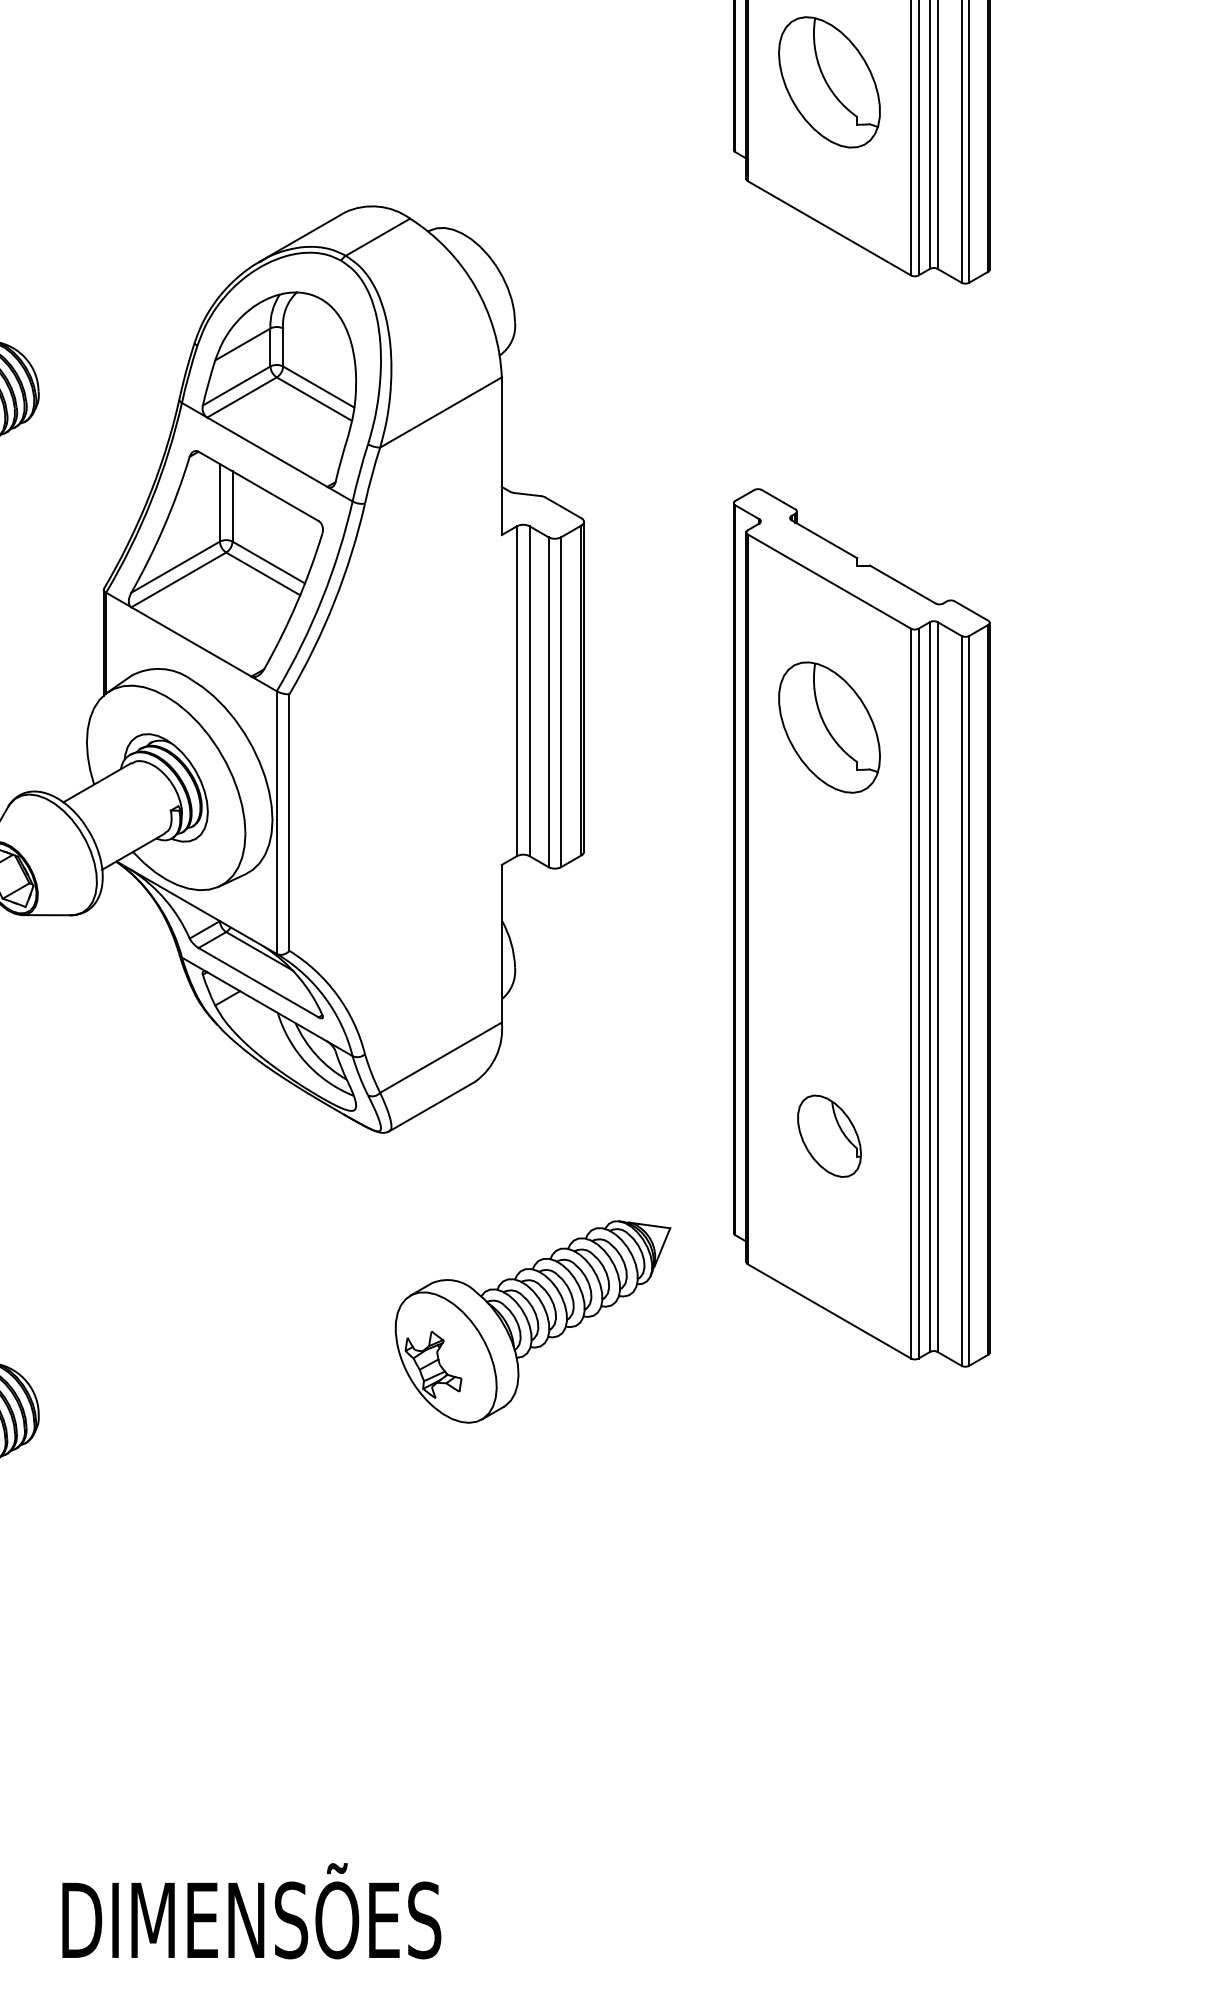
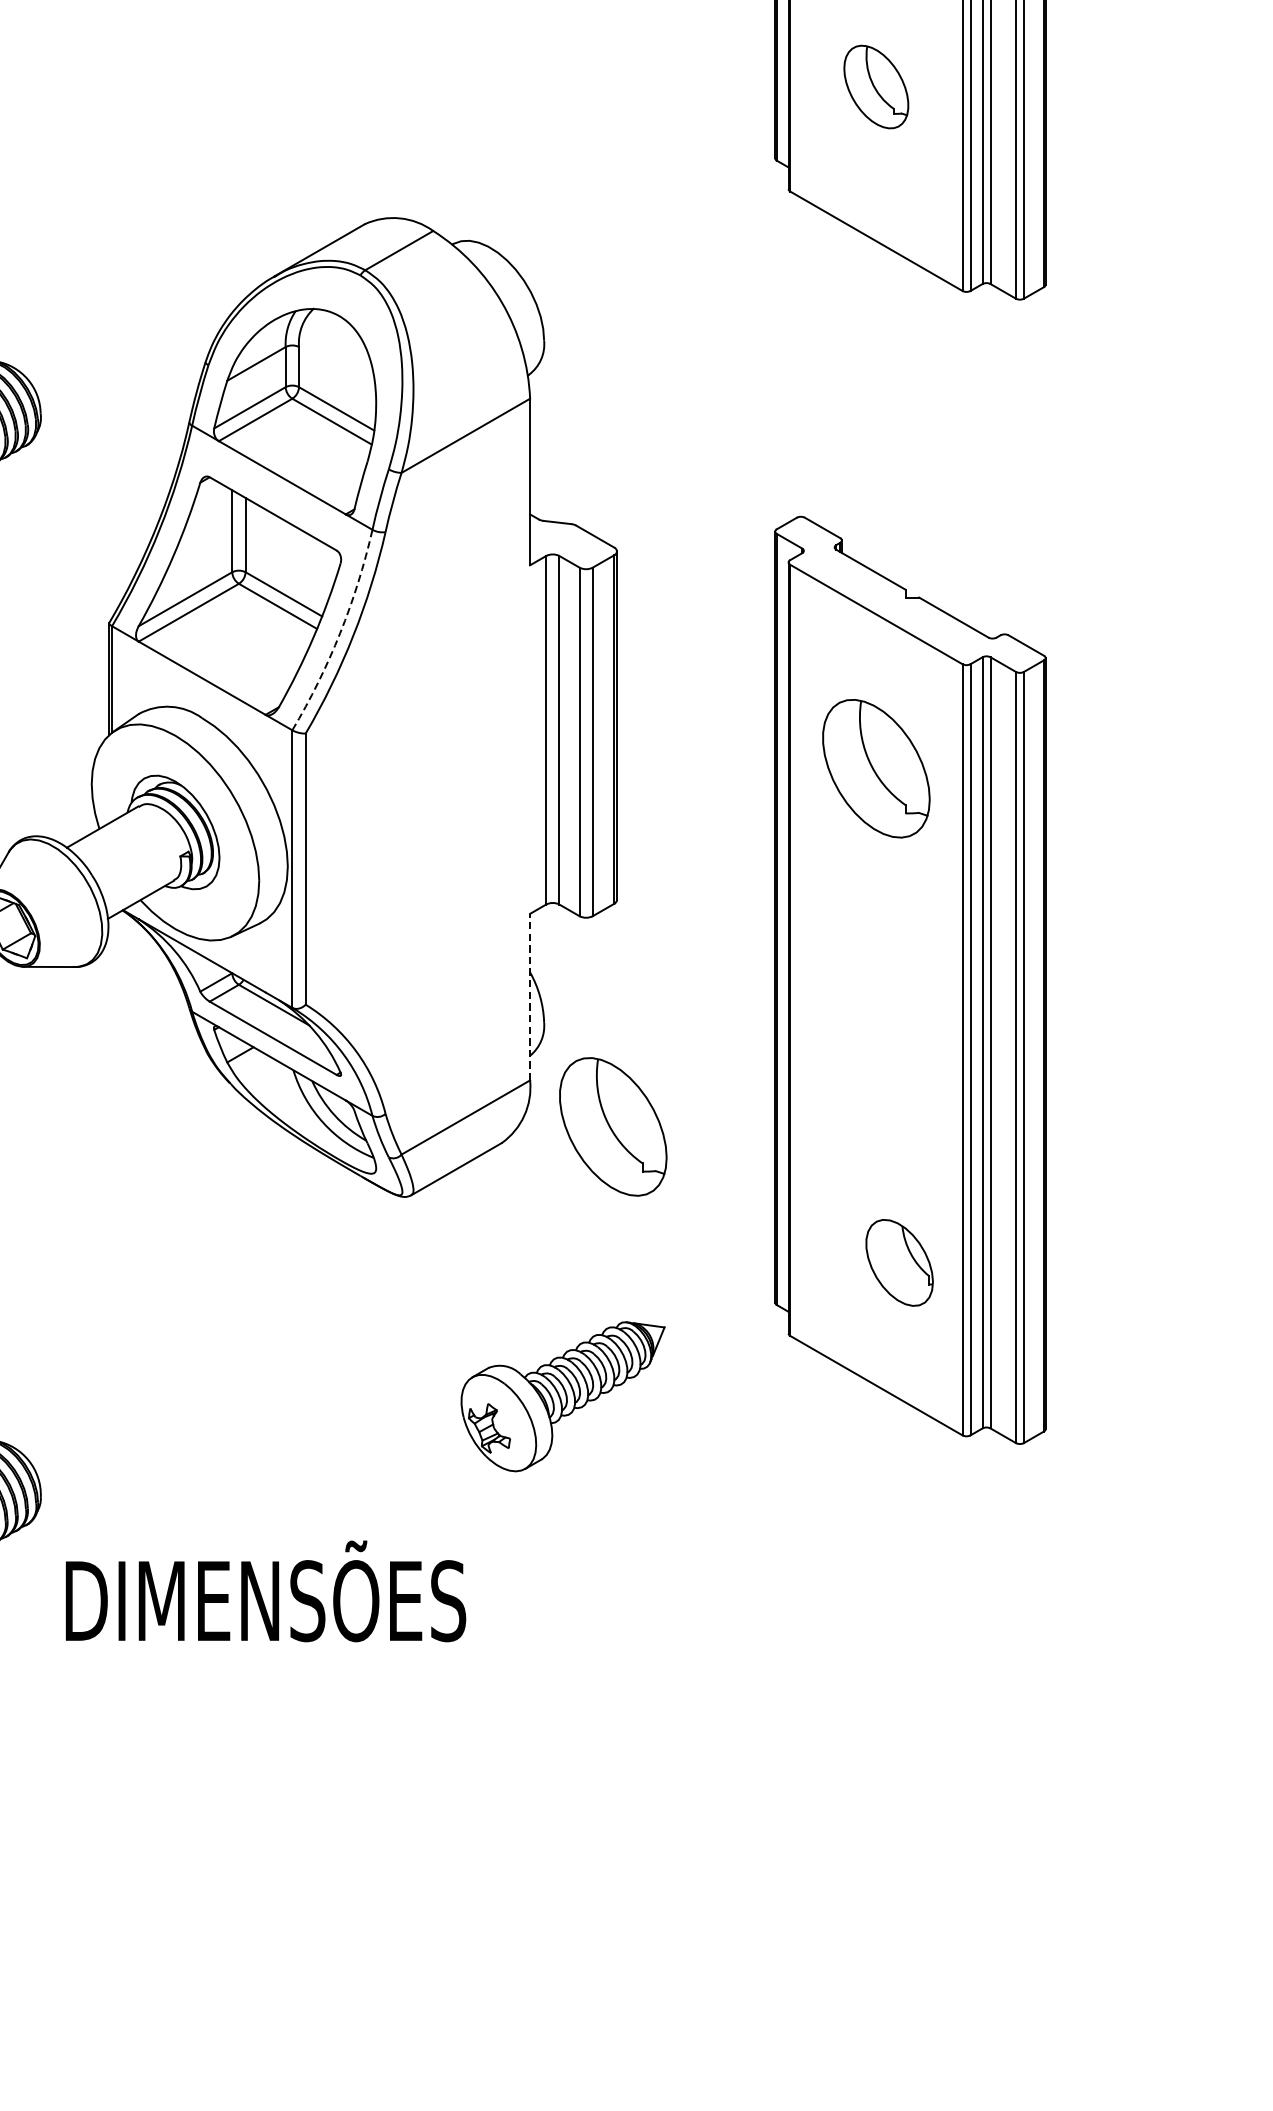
part: (829, 82) -> (876, 87), size x0.6
arc: (322, 599) -> (340, 633), solid -> dashed
line: (501, 943) -> (529, 996), solid -> dashed
part: (580, 1066) -> (613, 1126), added
part: (829, 1135) -> (899, 1262), moved
part: (532, 1321) -> (562, 1396), size x0.7
text: (251, 1911) -> (265, 1591), moved

